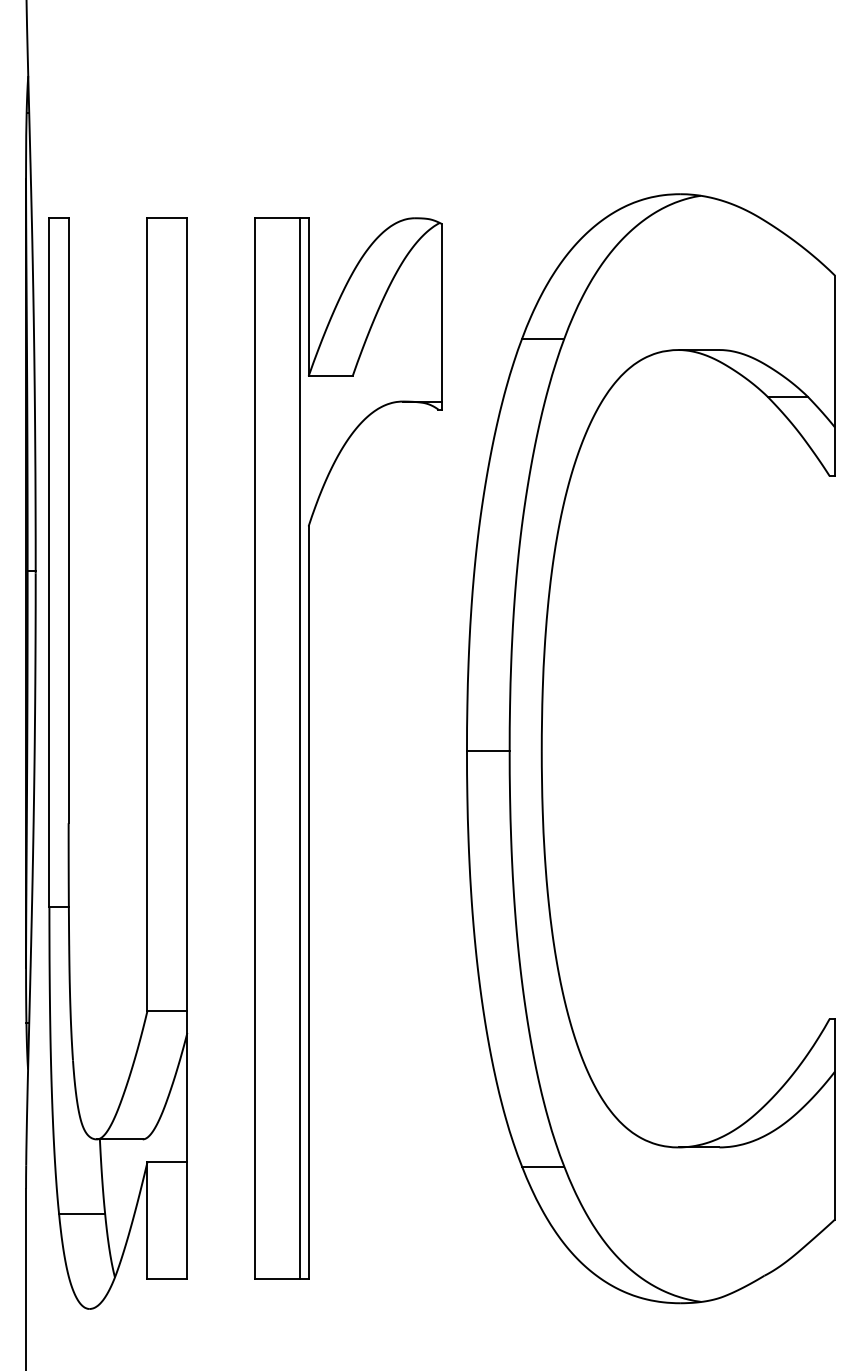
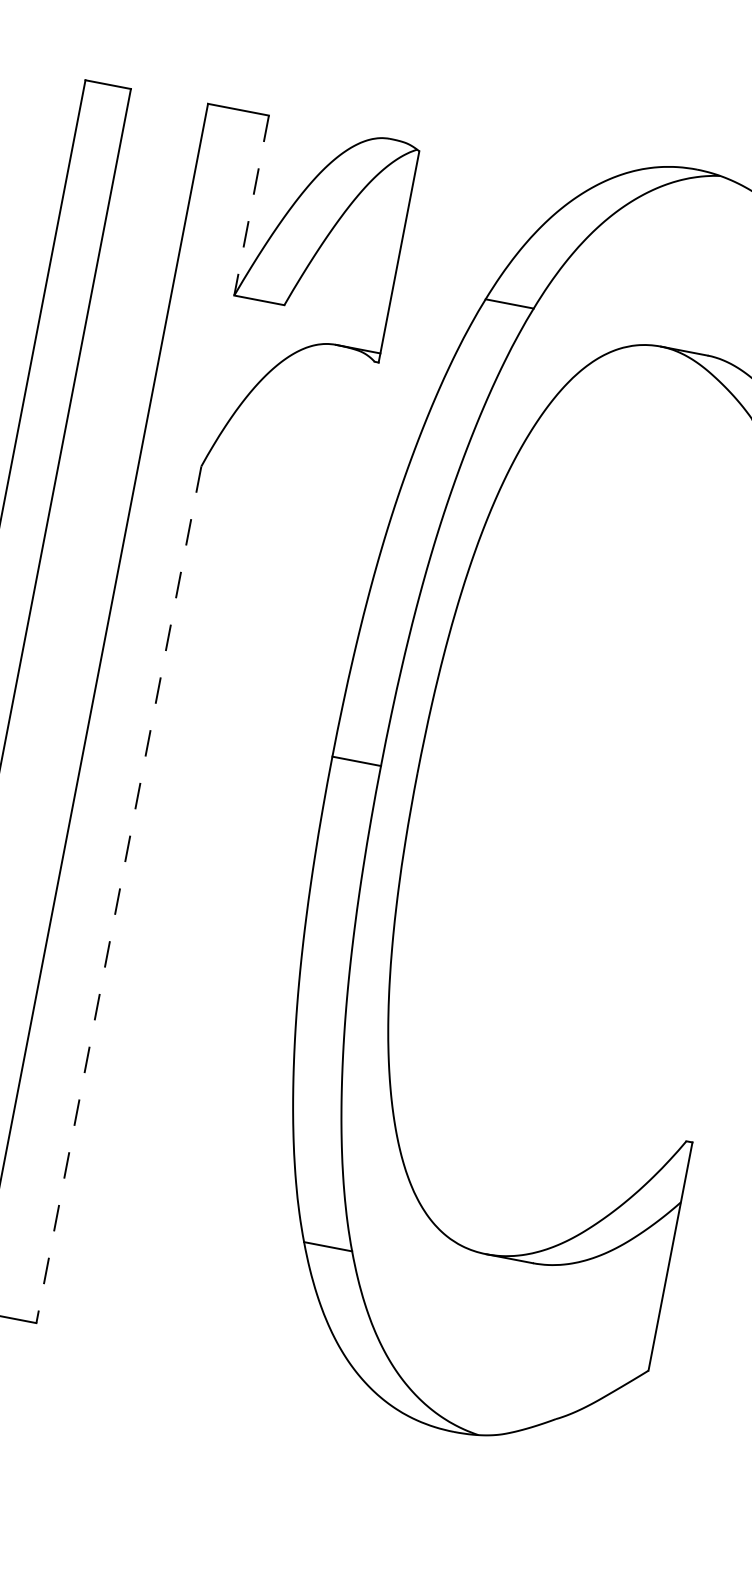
line: (308, 297) -> (251, 205), solid -> dashed
line: (299, 748) -> (142, 717), removed
line: (308, 903) -> (118, 895), solid -> dashed

